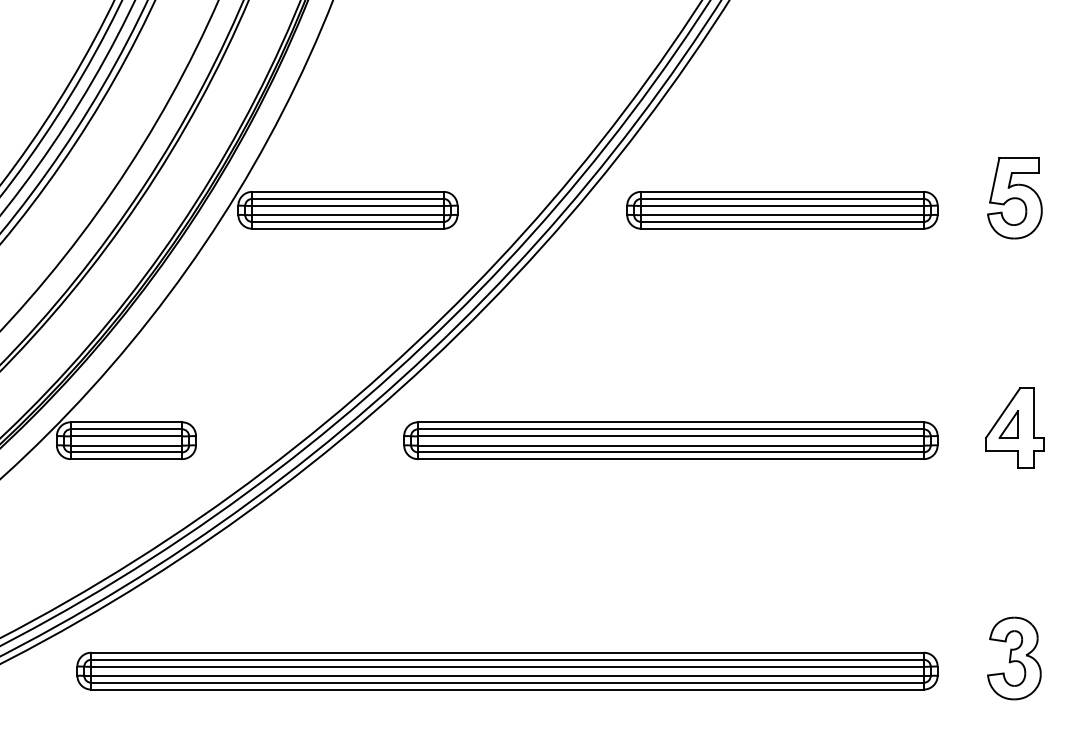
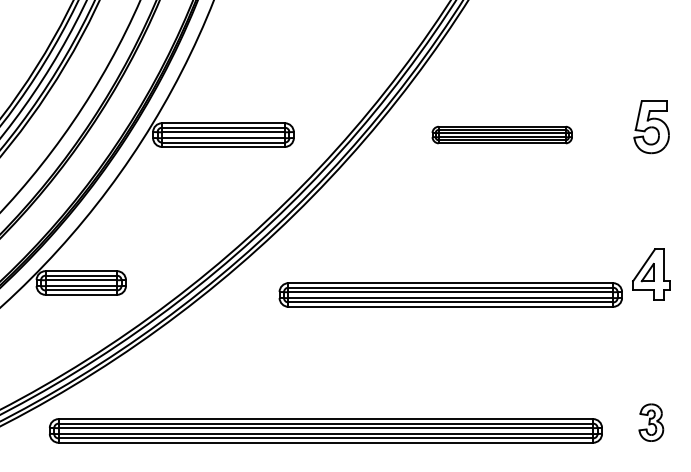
part: (781, 209) -> (501, 134), size x0.7
part: (670, 439) -> (450, 294), moved
part: (1014, 658) -> (651, 422), size x0.7

